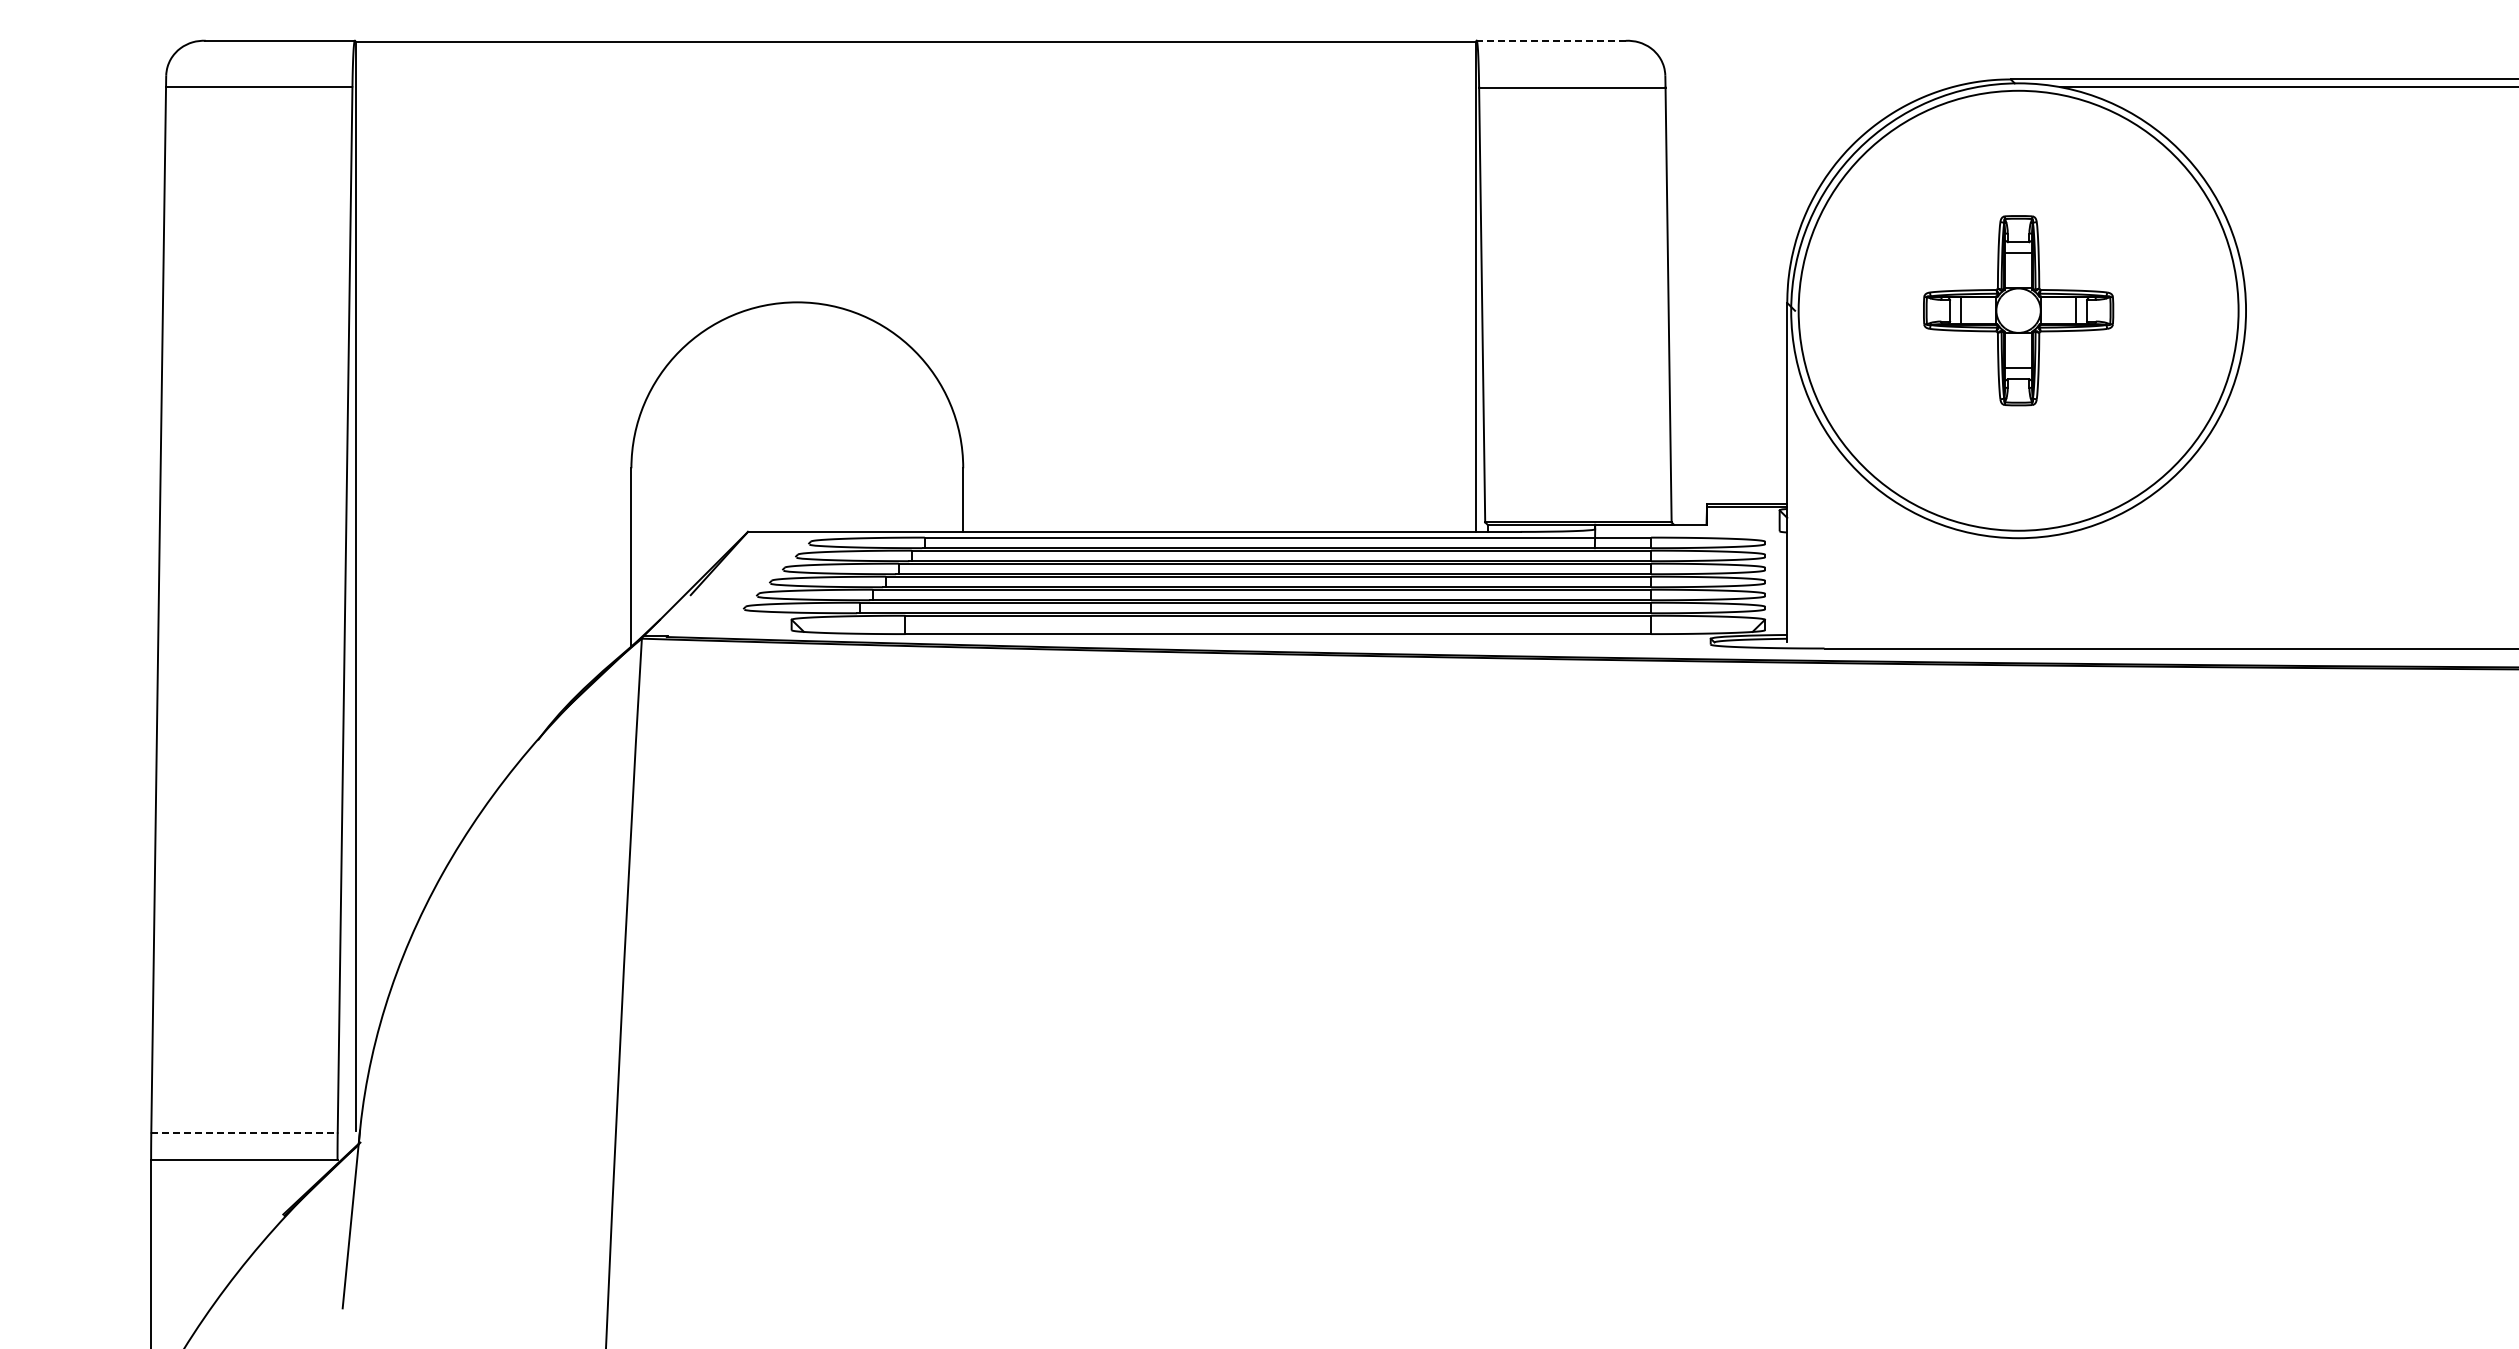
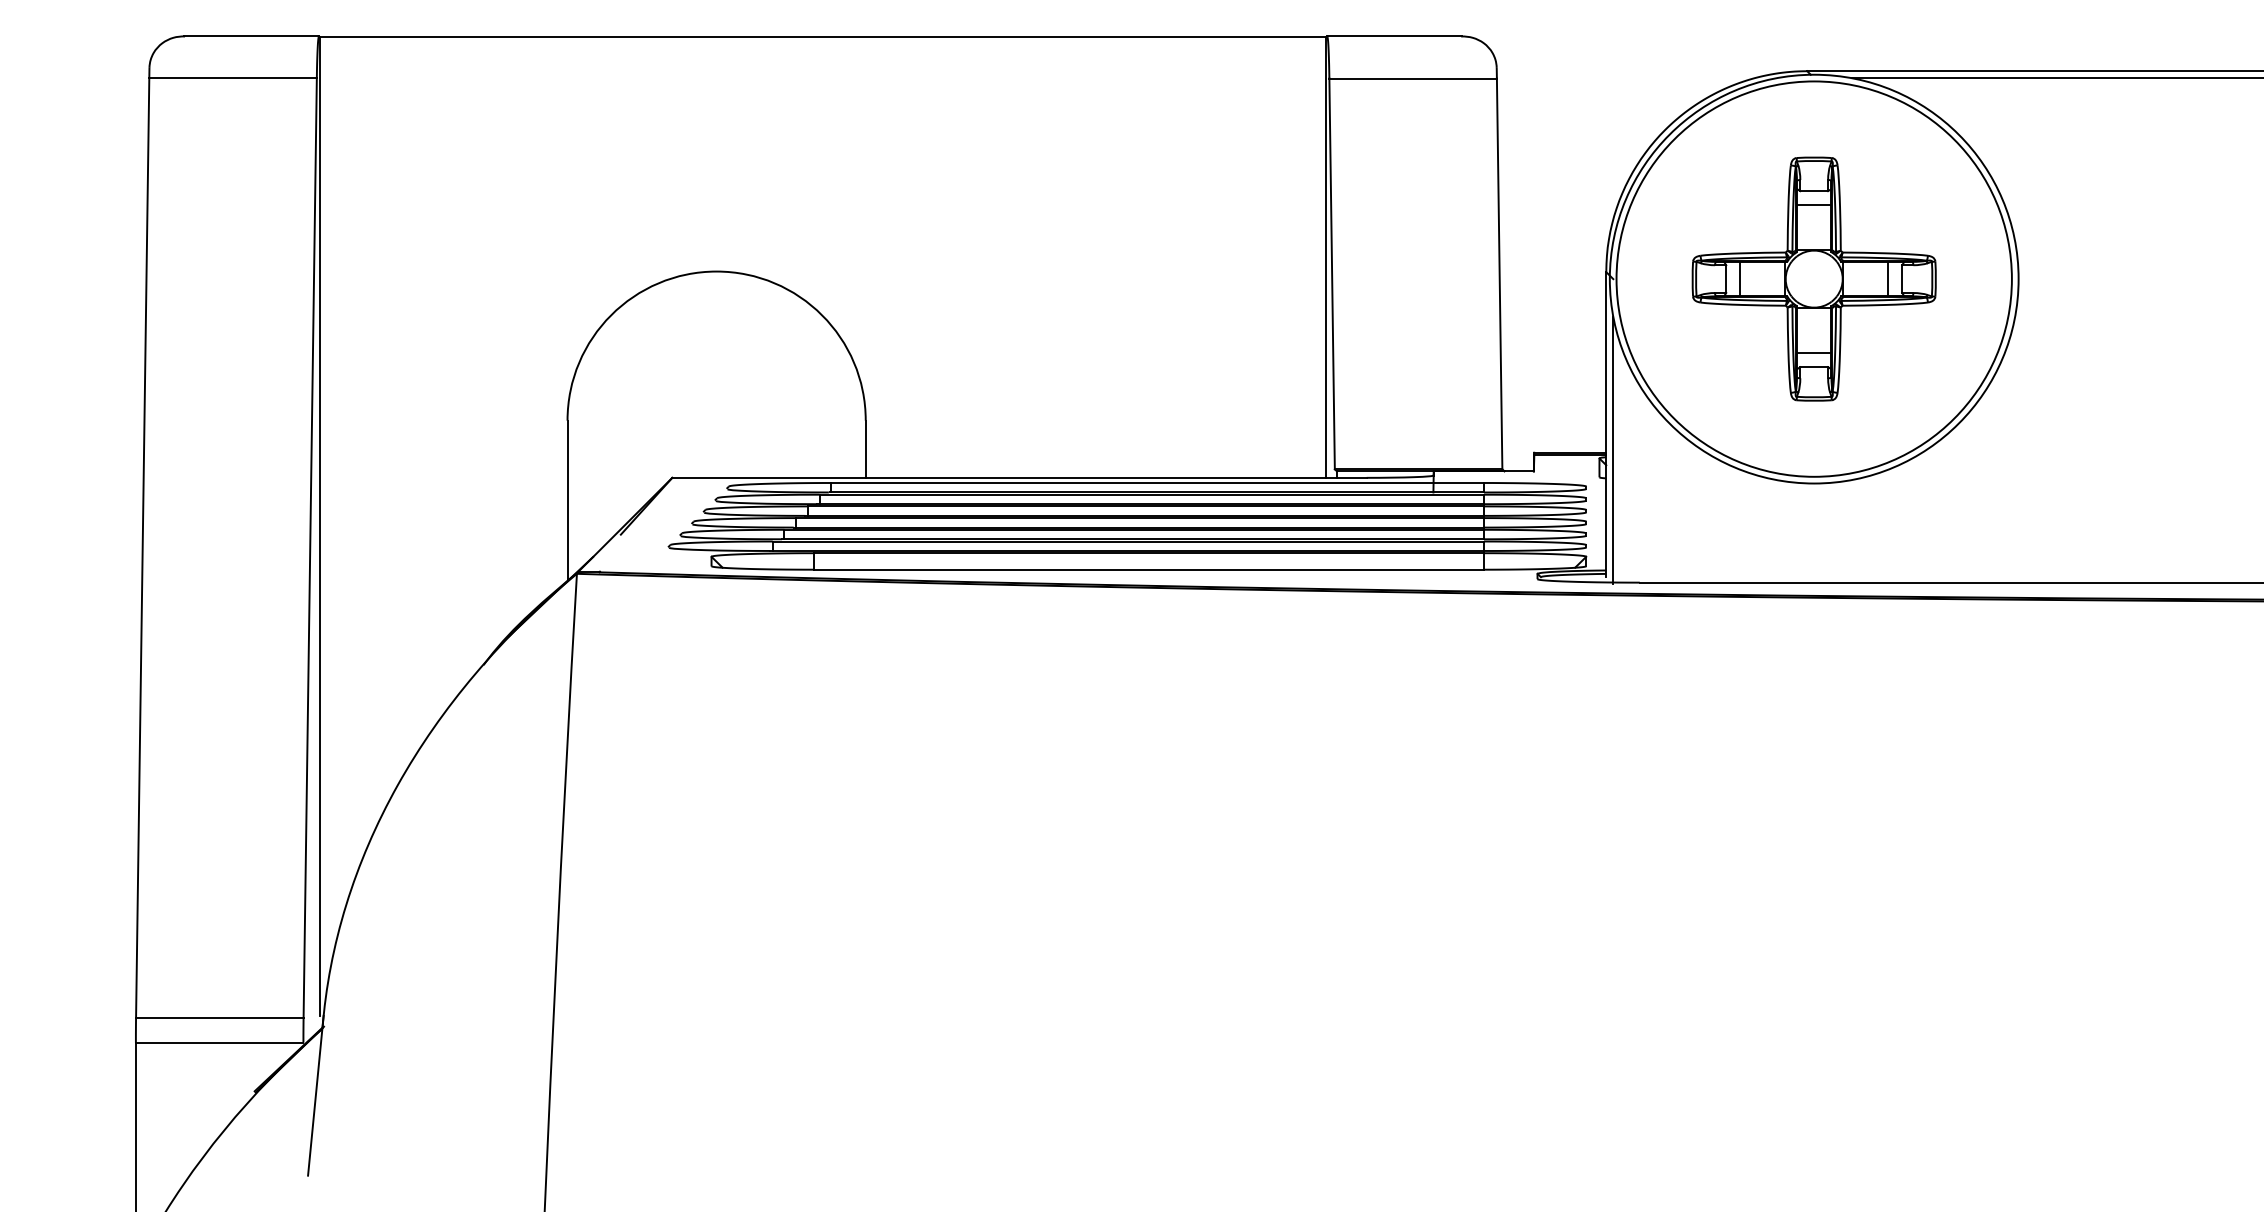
line: (1550, 40) -> (1393, 36), dashed -> solid
part: (2018, 310) -> (1814, 278), size x1.43
line: (1795, 500) -> (1613, 449), added
line: (245, 1132) -> (220, 1017), dashed -> solid

